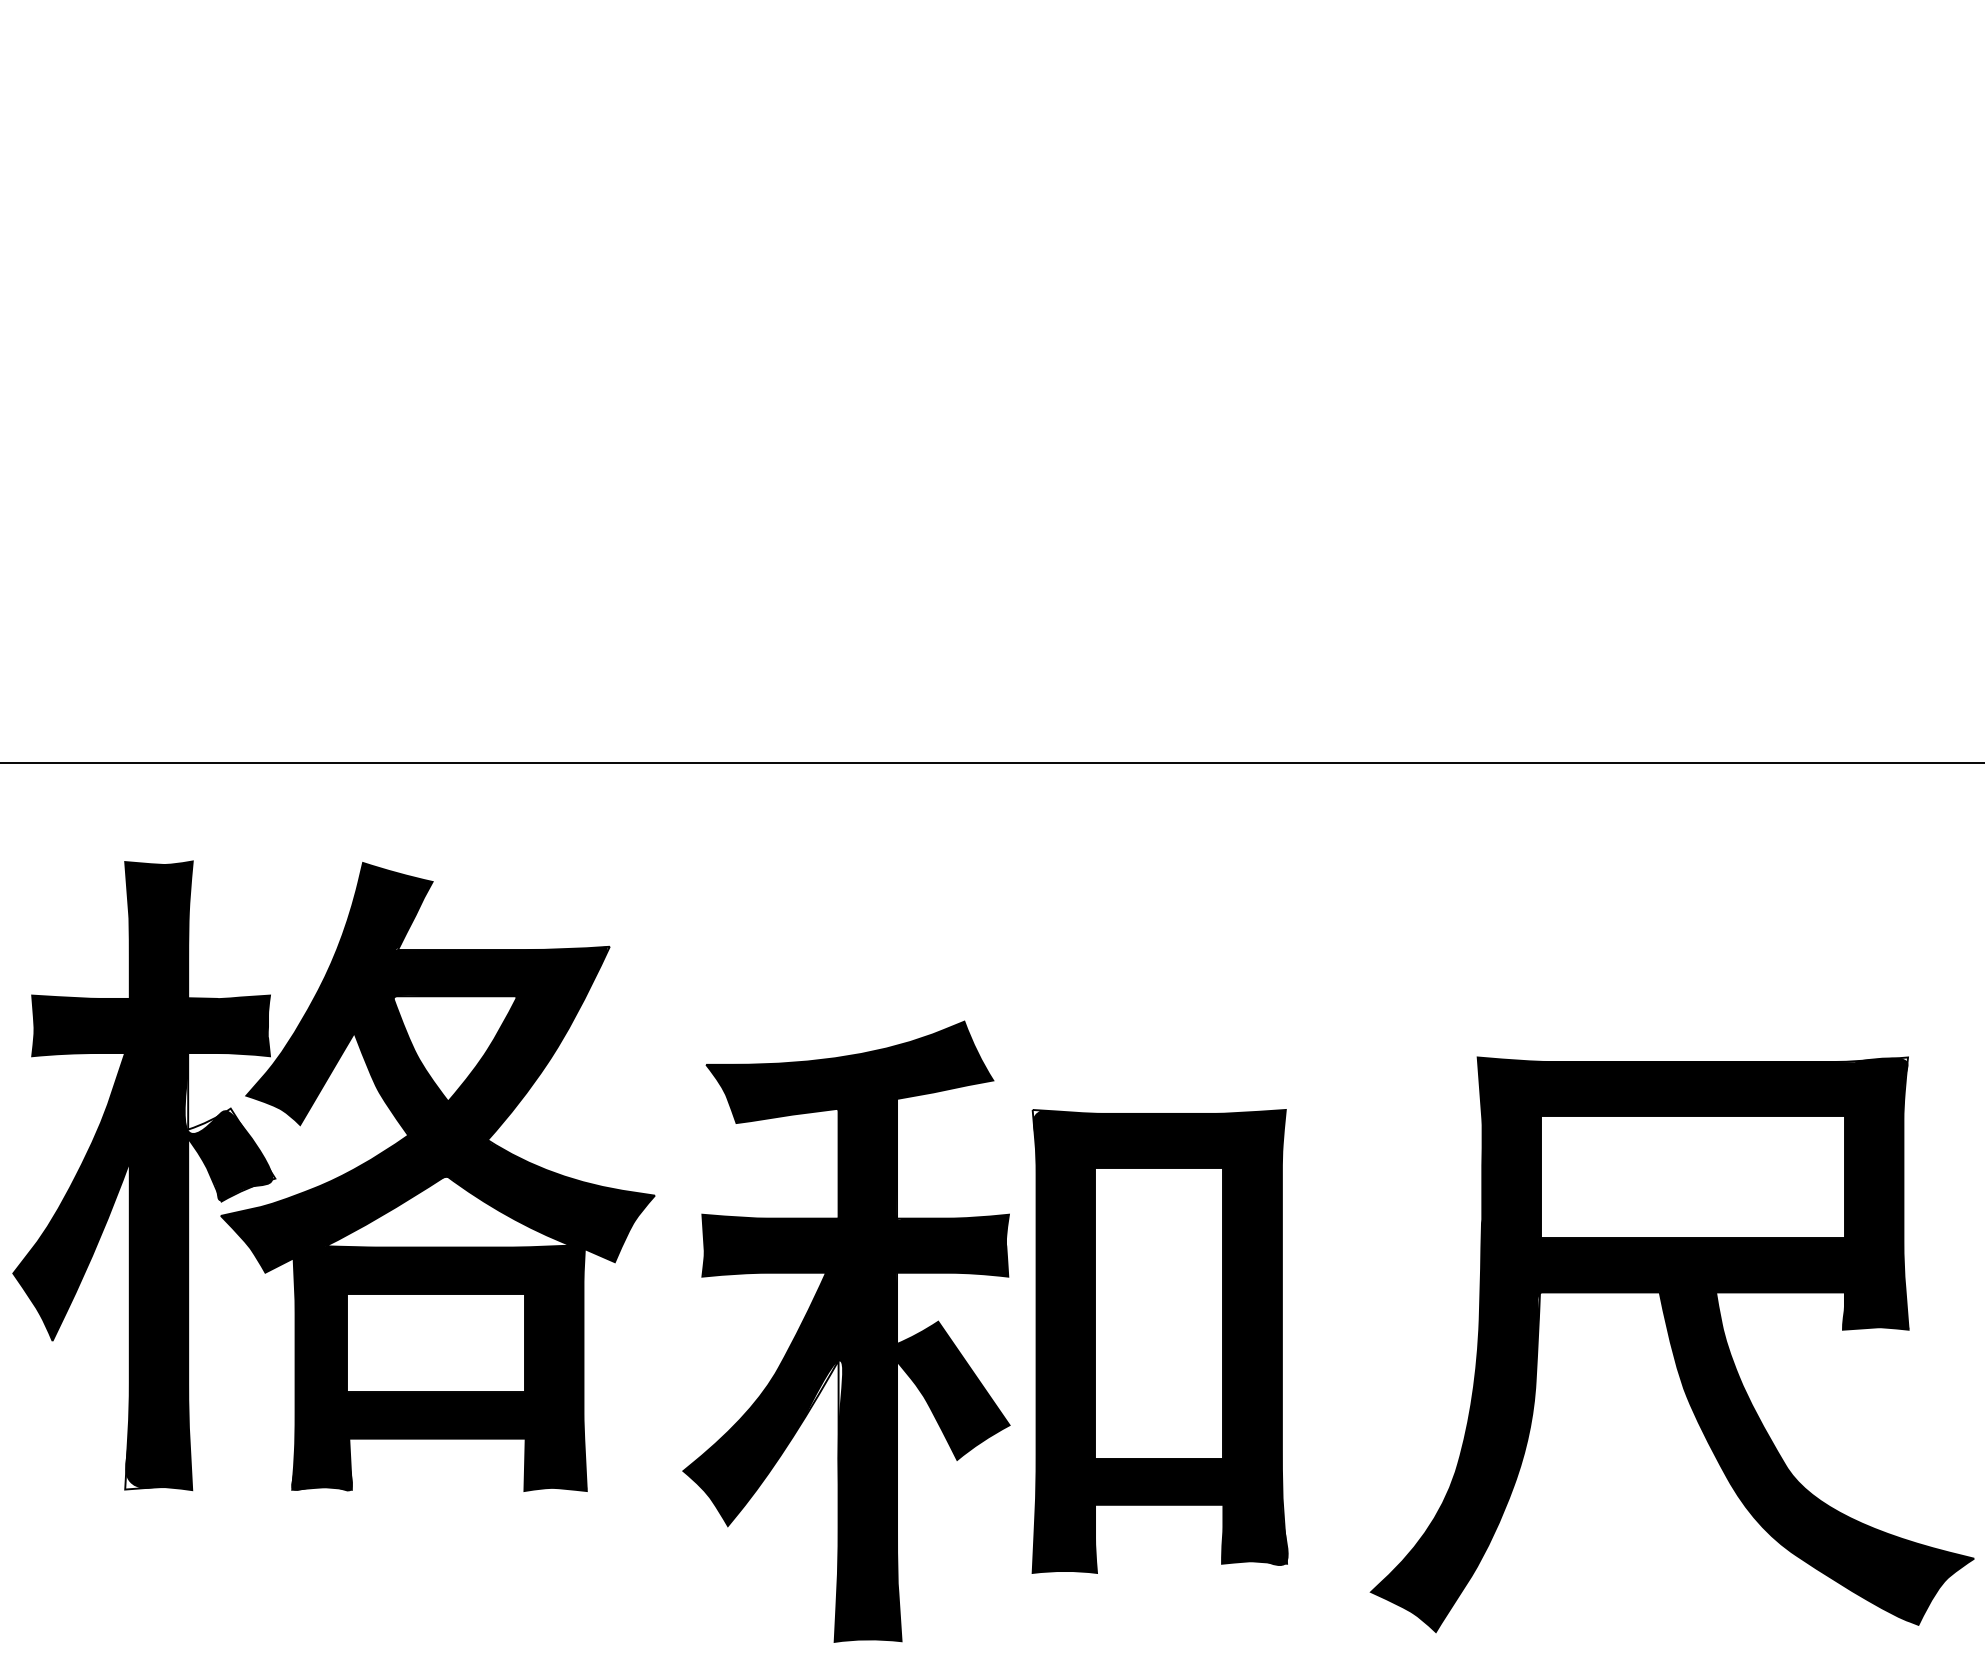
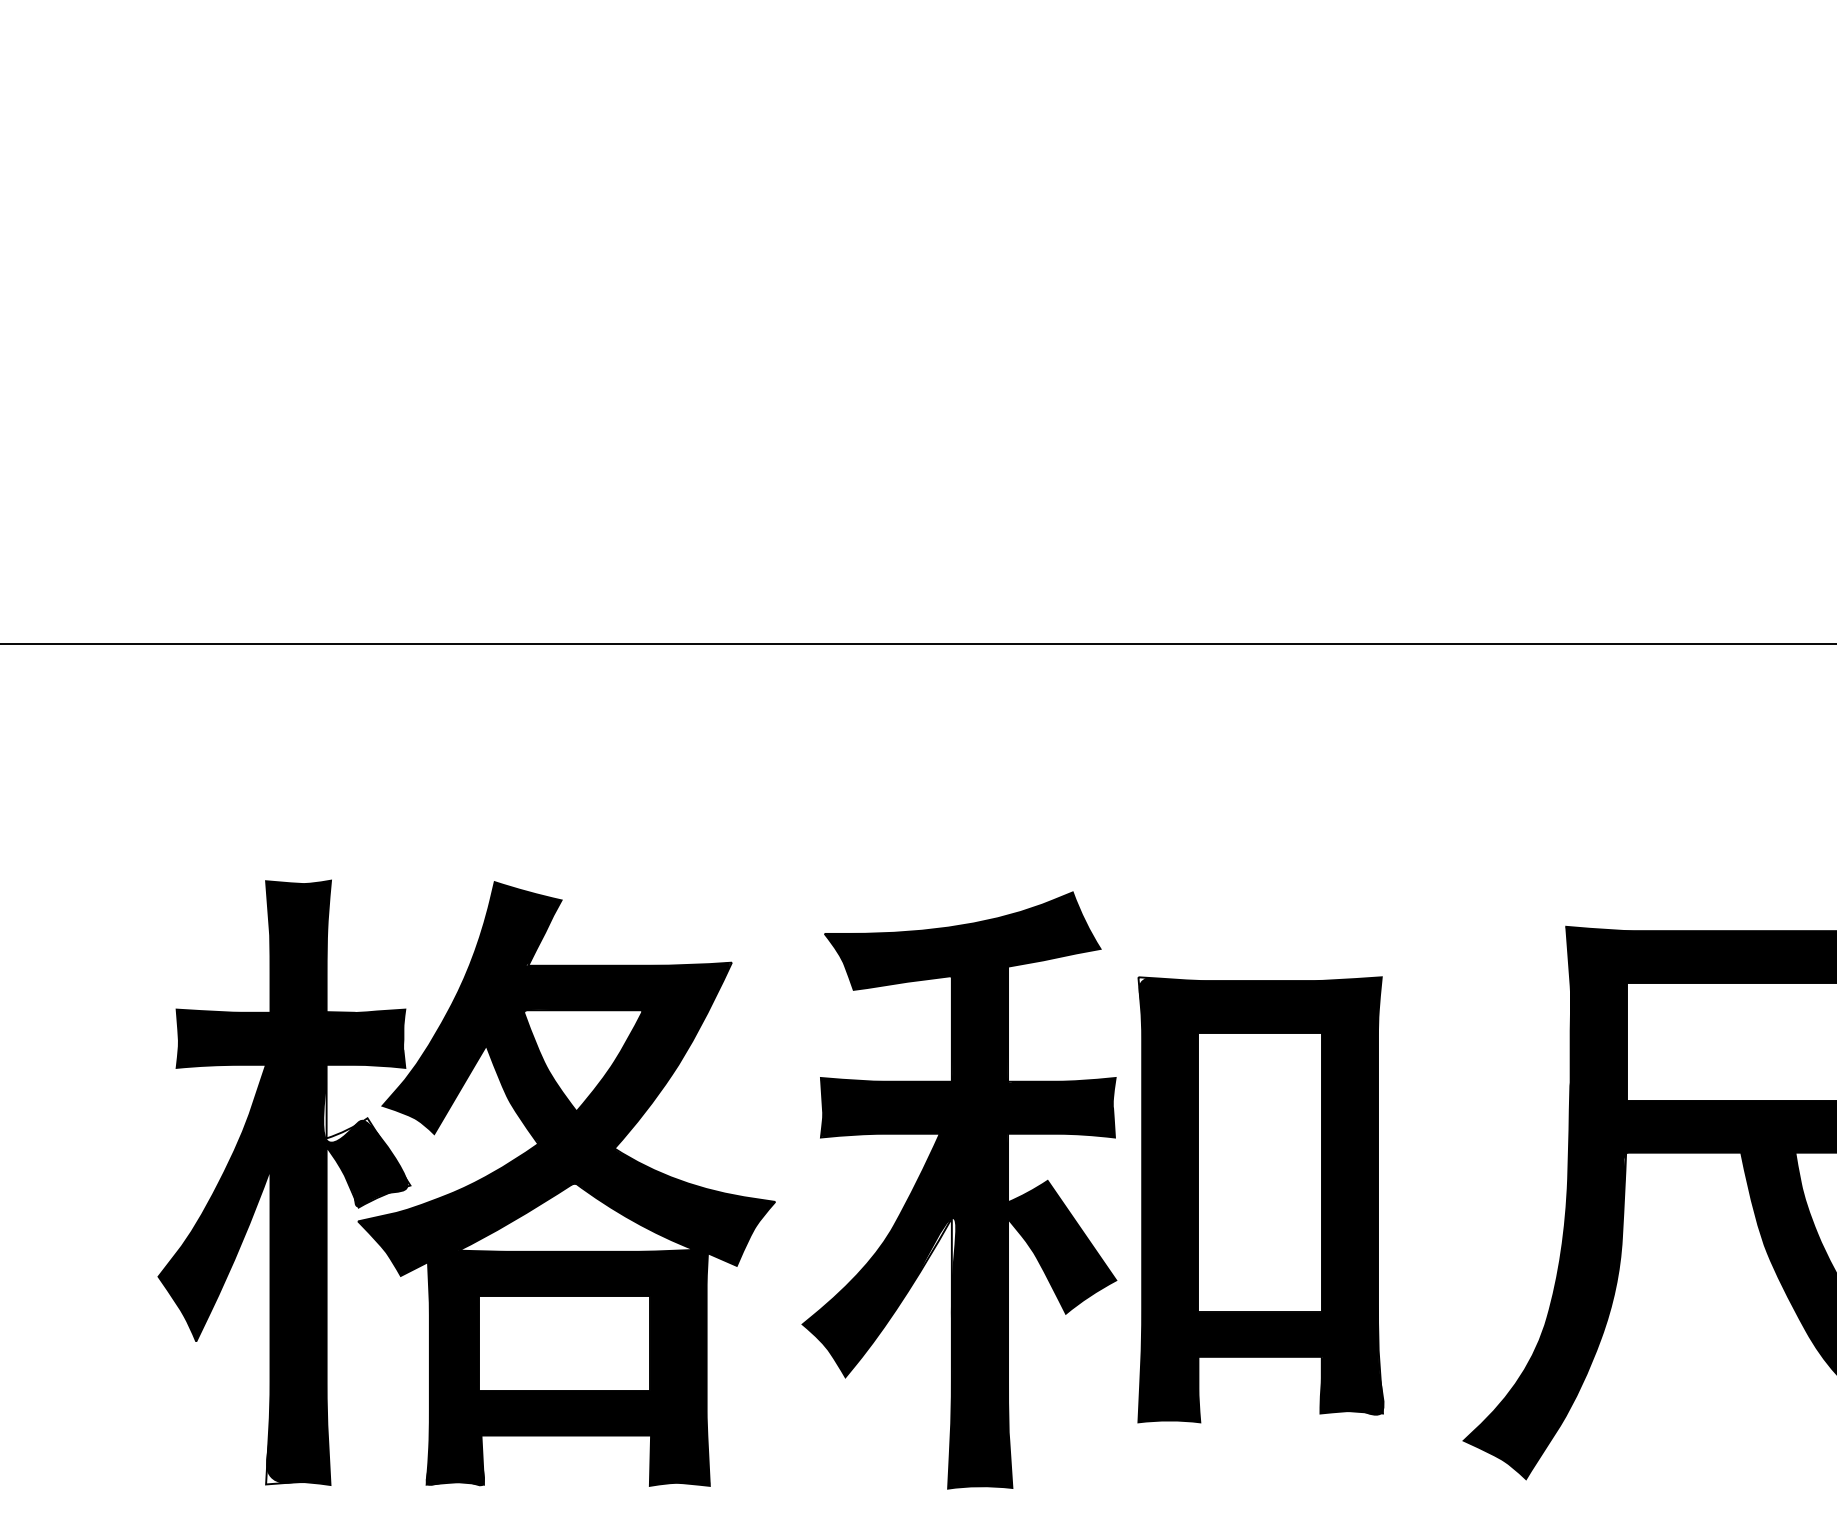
part: (333, 1175) -> (466, 1182), moved

